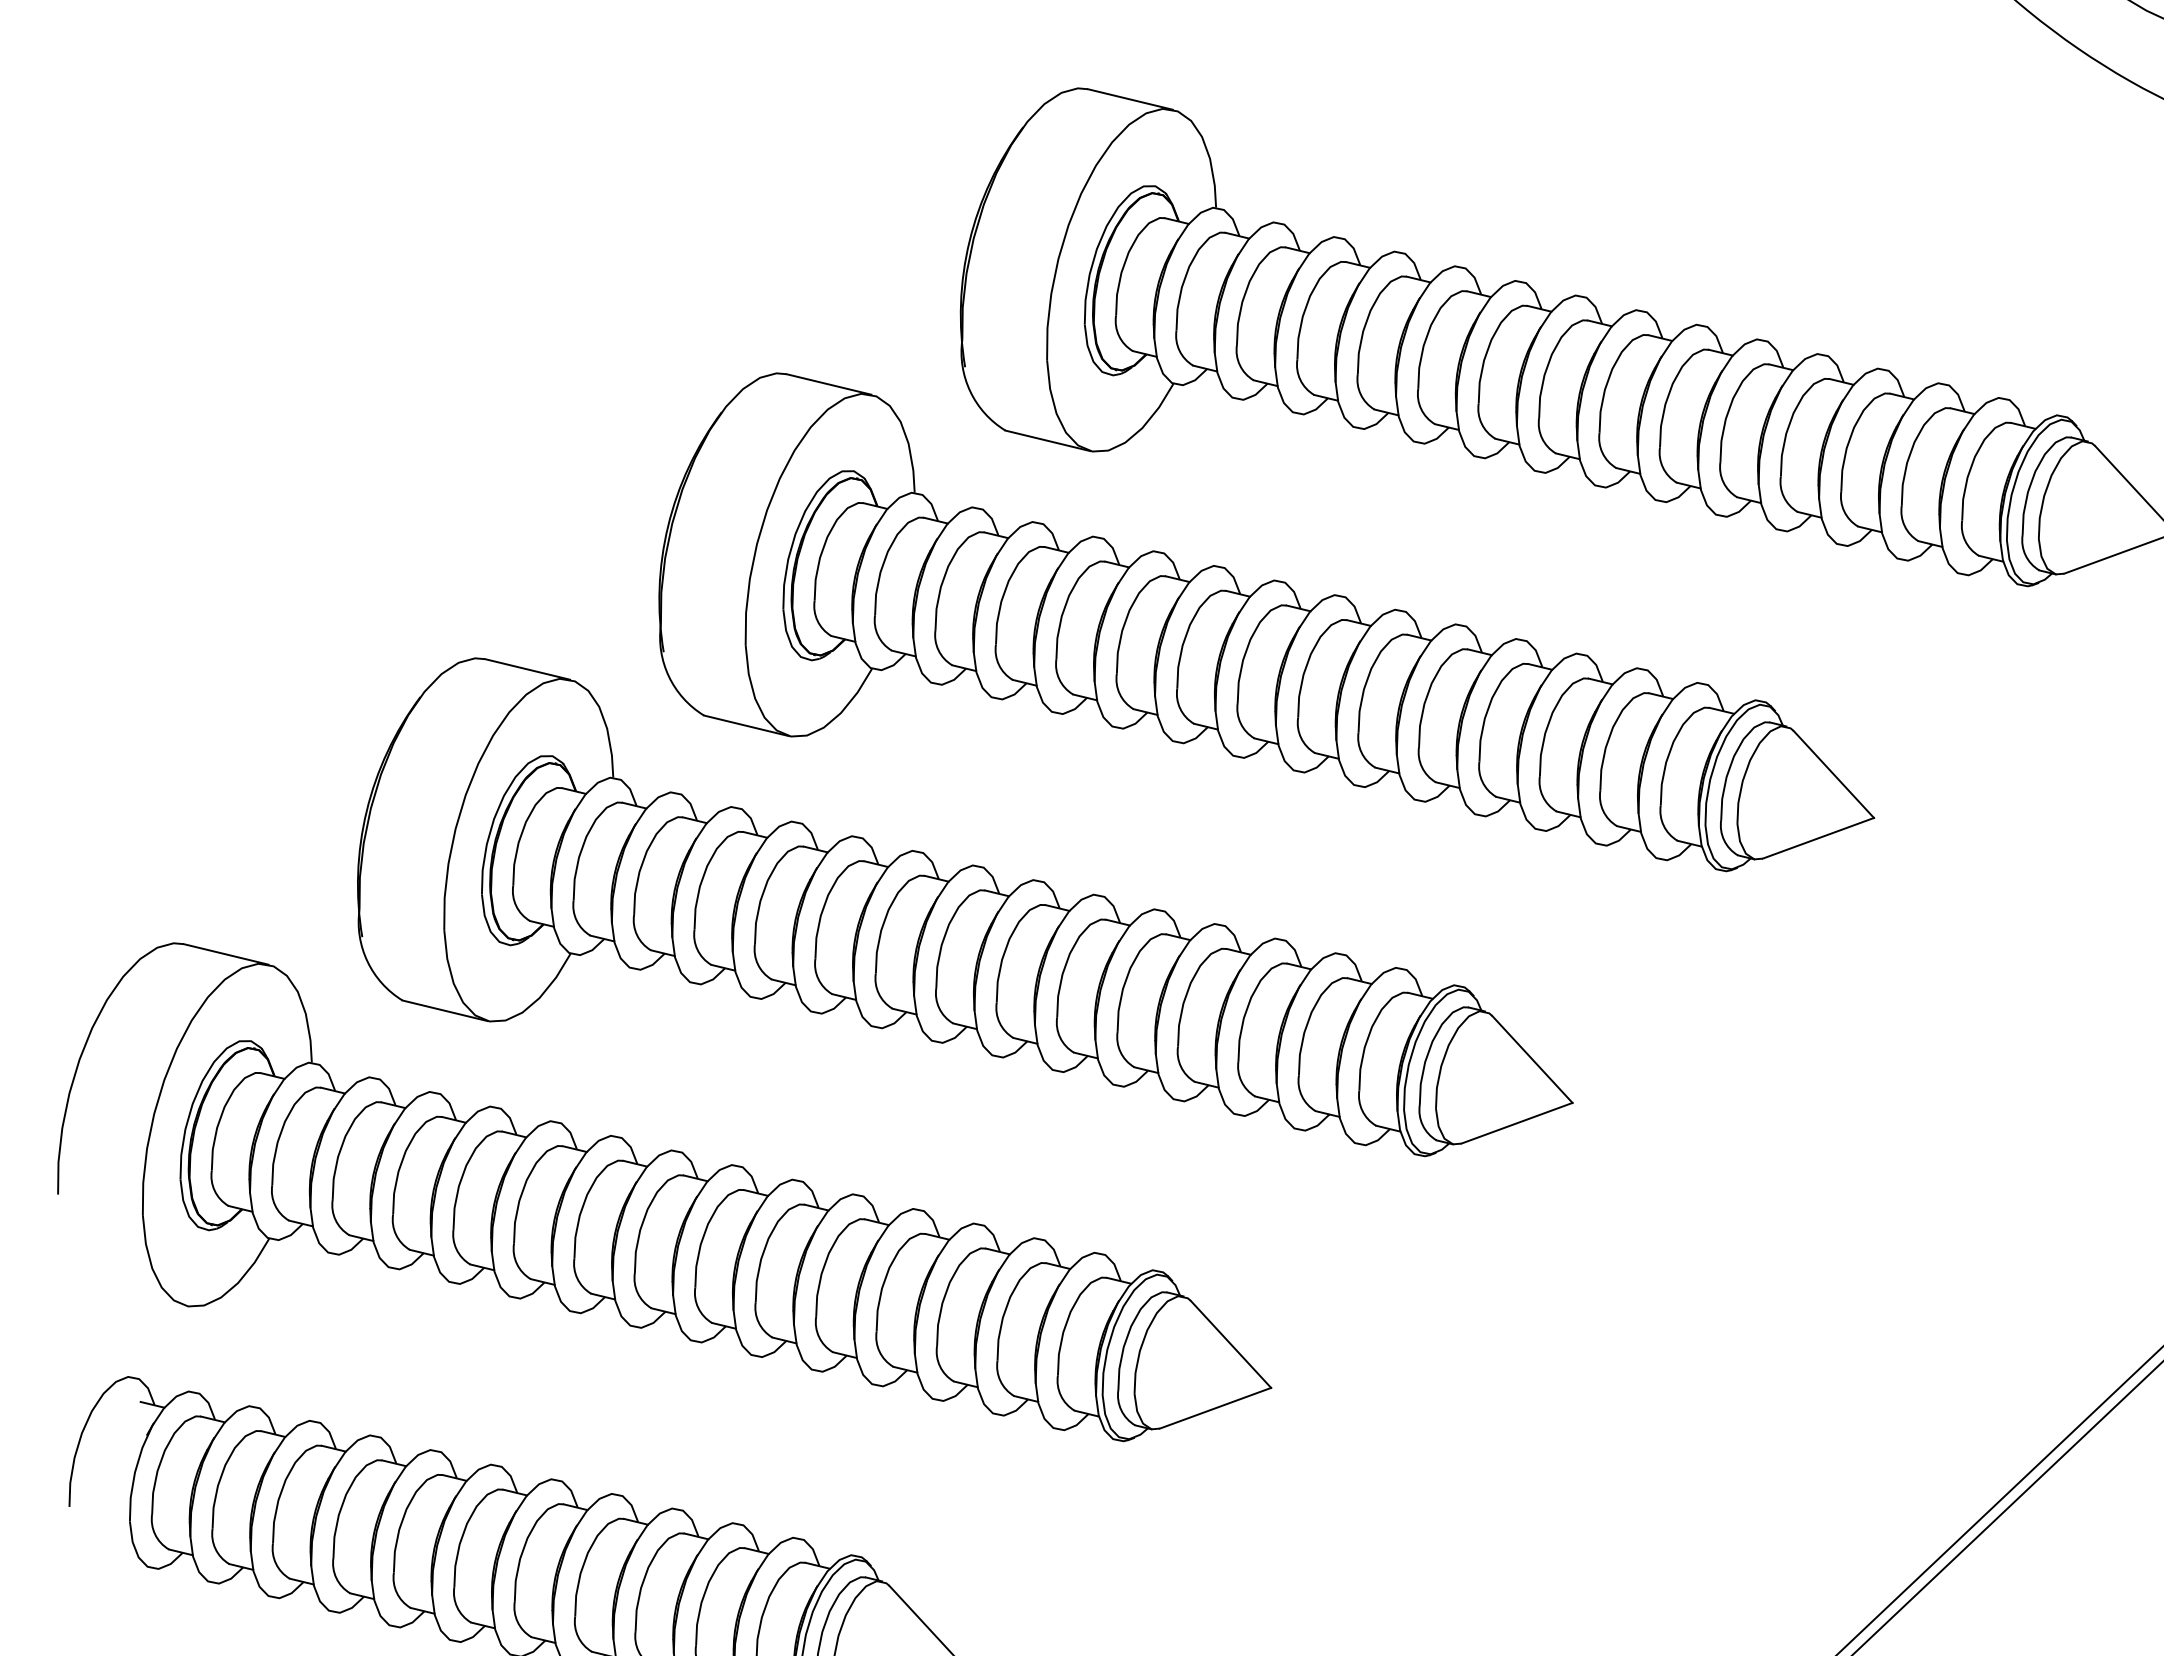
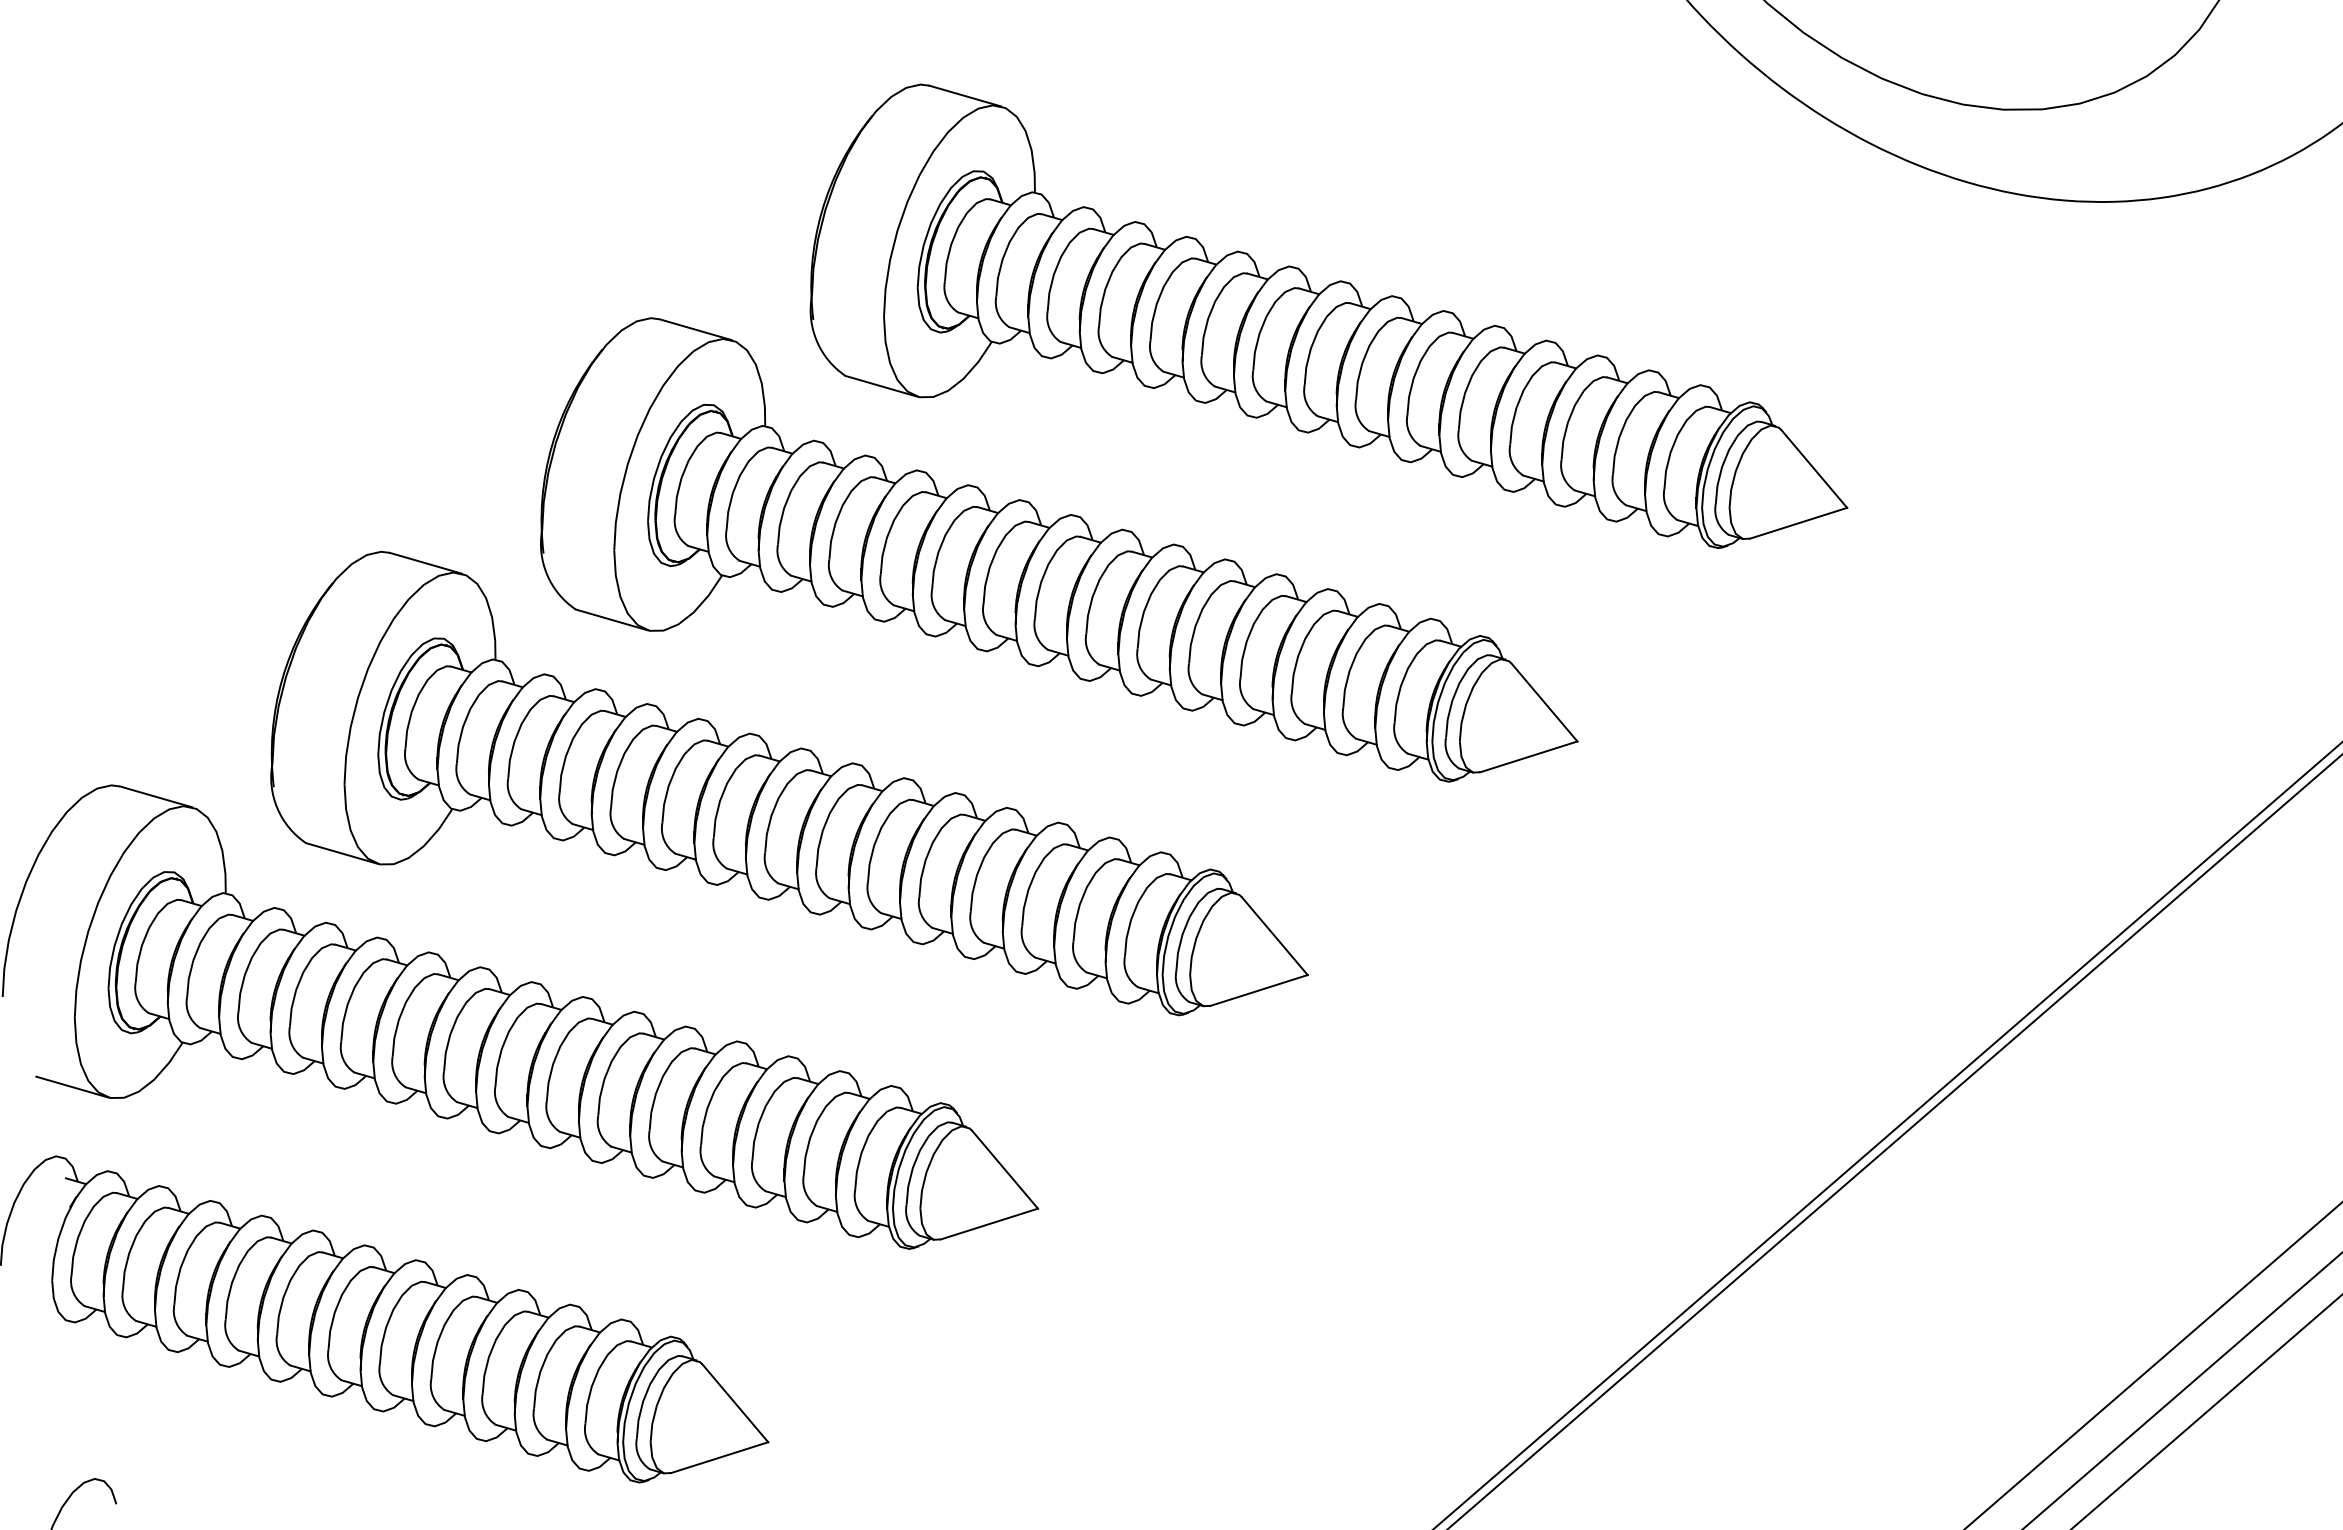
line: (143, 1295) -> (72, 1086), added

